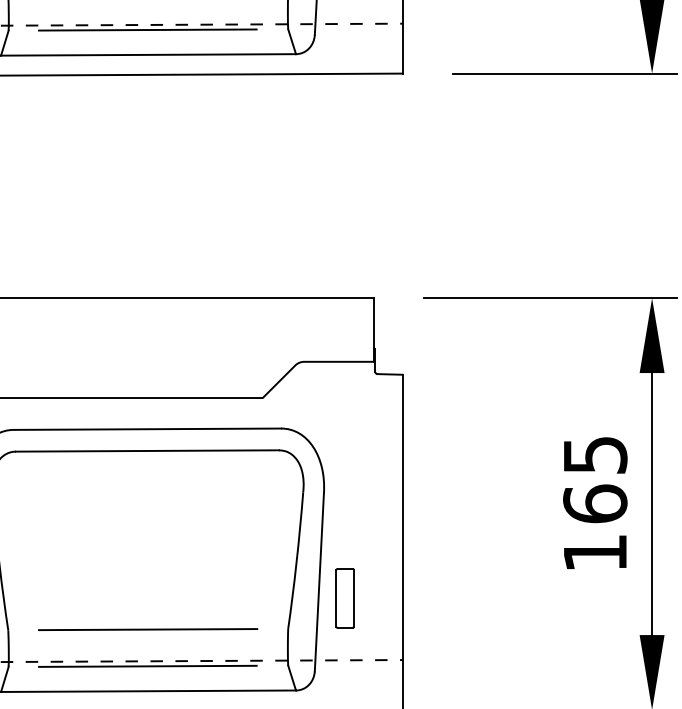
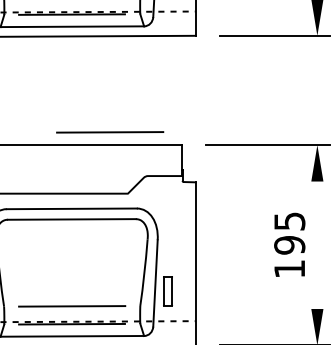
line: (226, 272) -> (110, 132), added
text: (594, 502) -> (289, 244), 165 -> 195
line: (652, 504) -> (317, 245), removed

